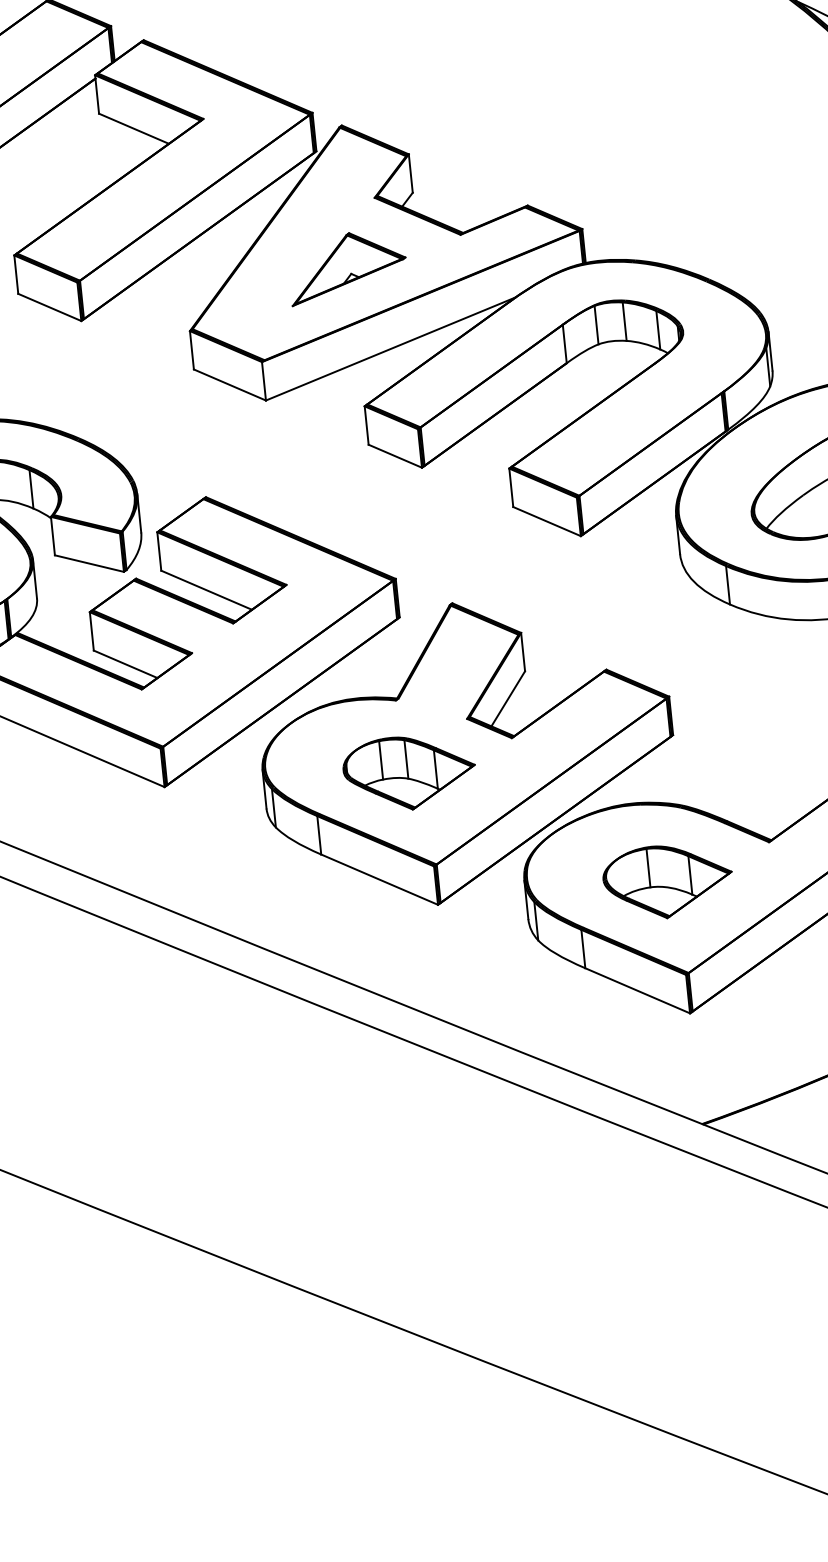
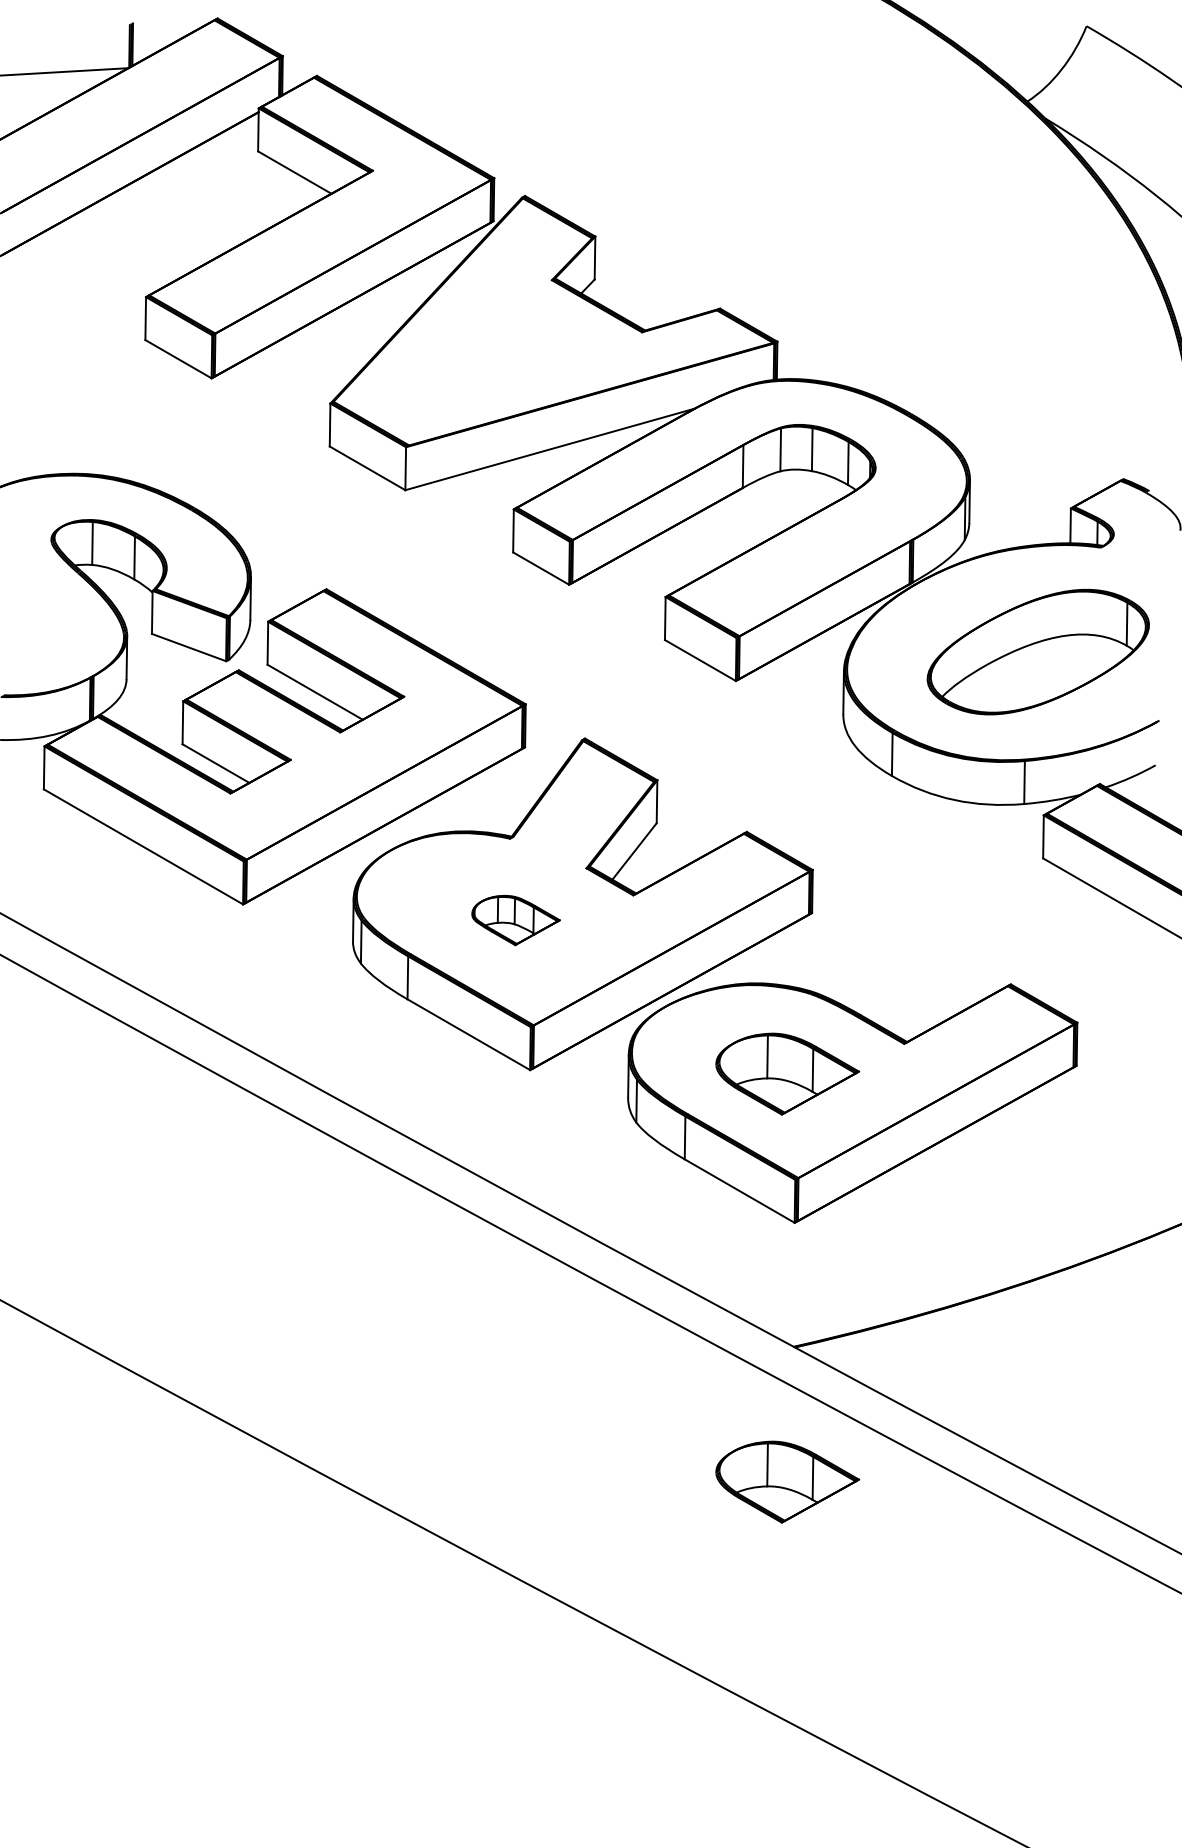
part: (347, 266) -> (512, 352), removed
part: (409, 772) -> (515, 920), size x0.6
part: (710, 1244) -> (787, 1481), added

